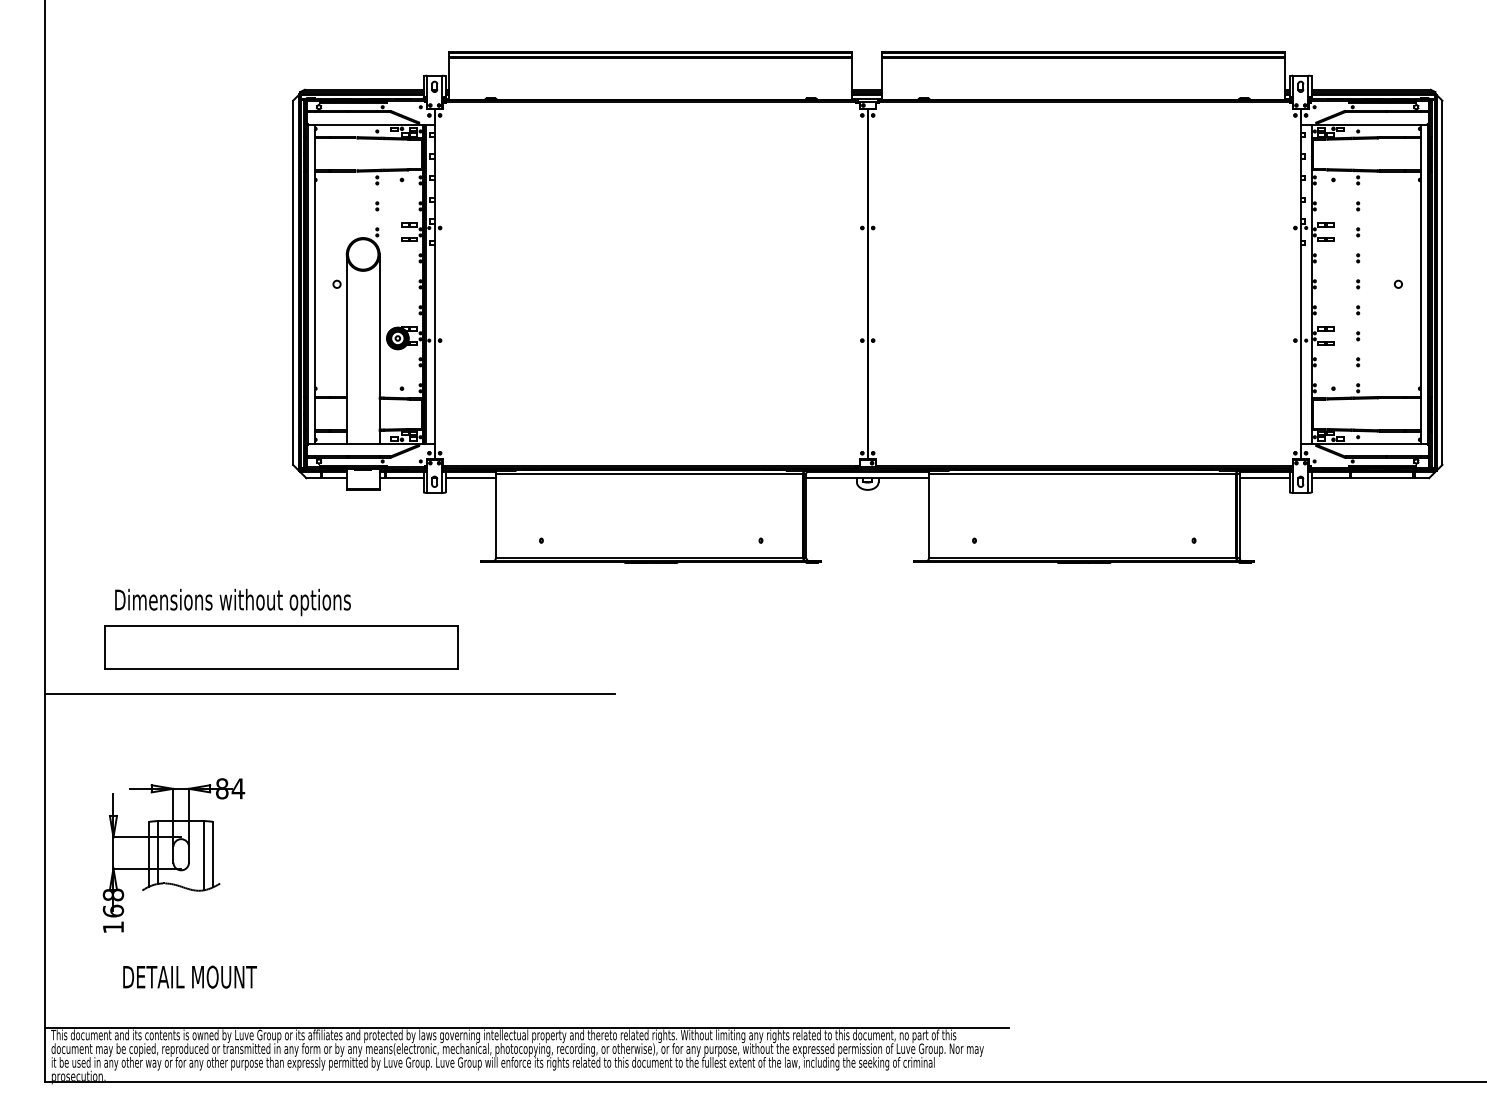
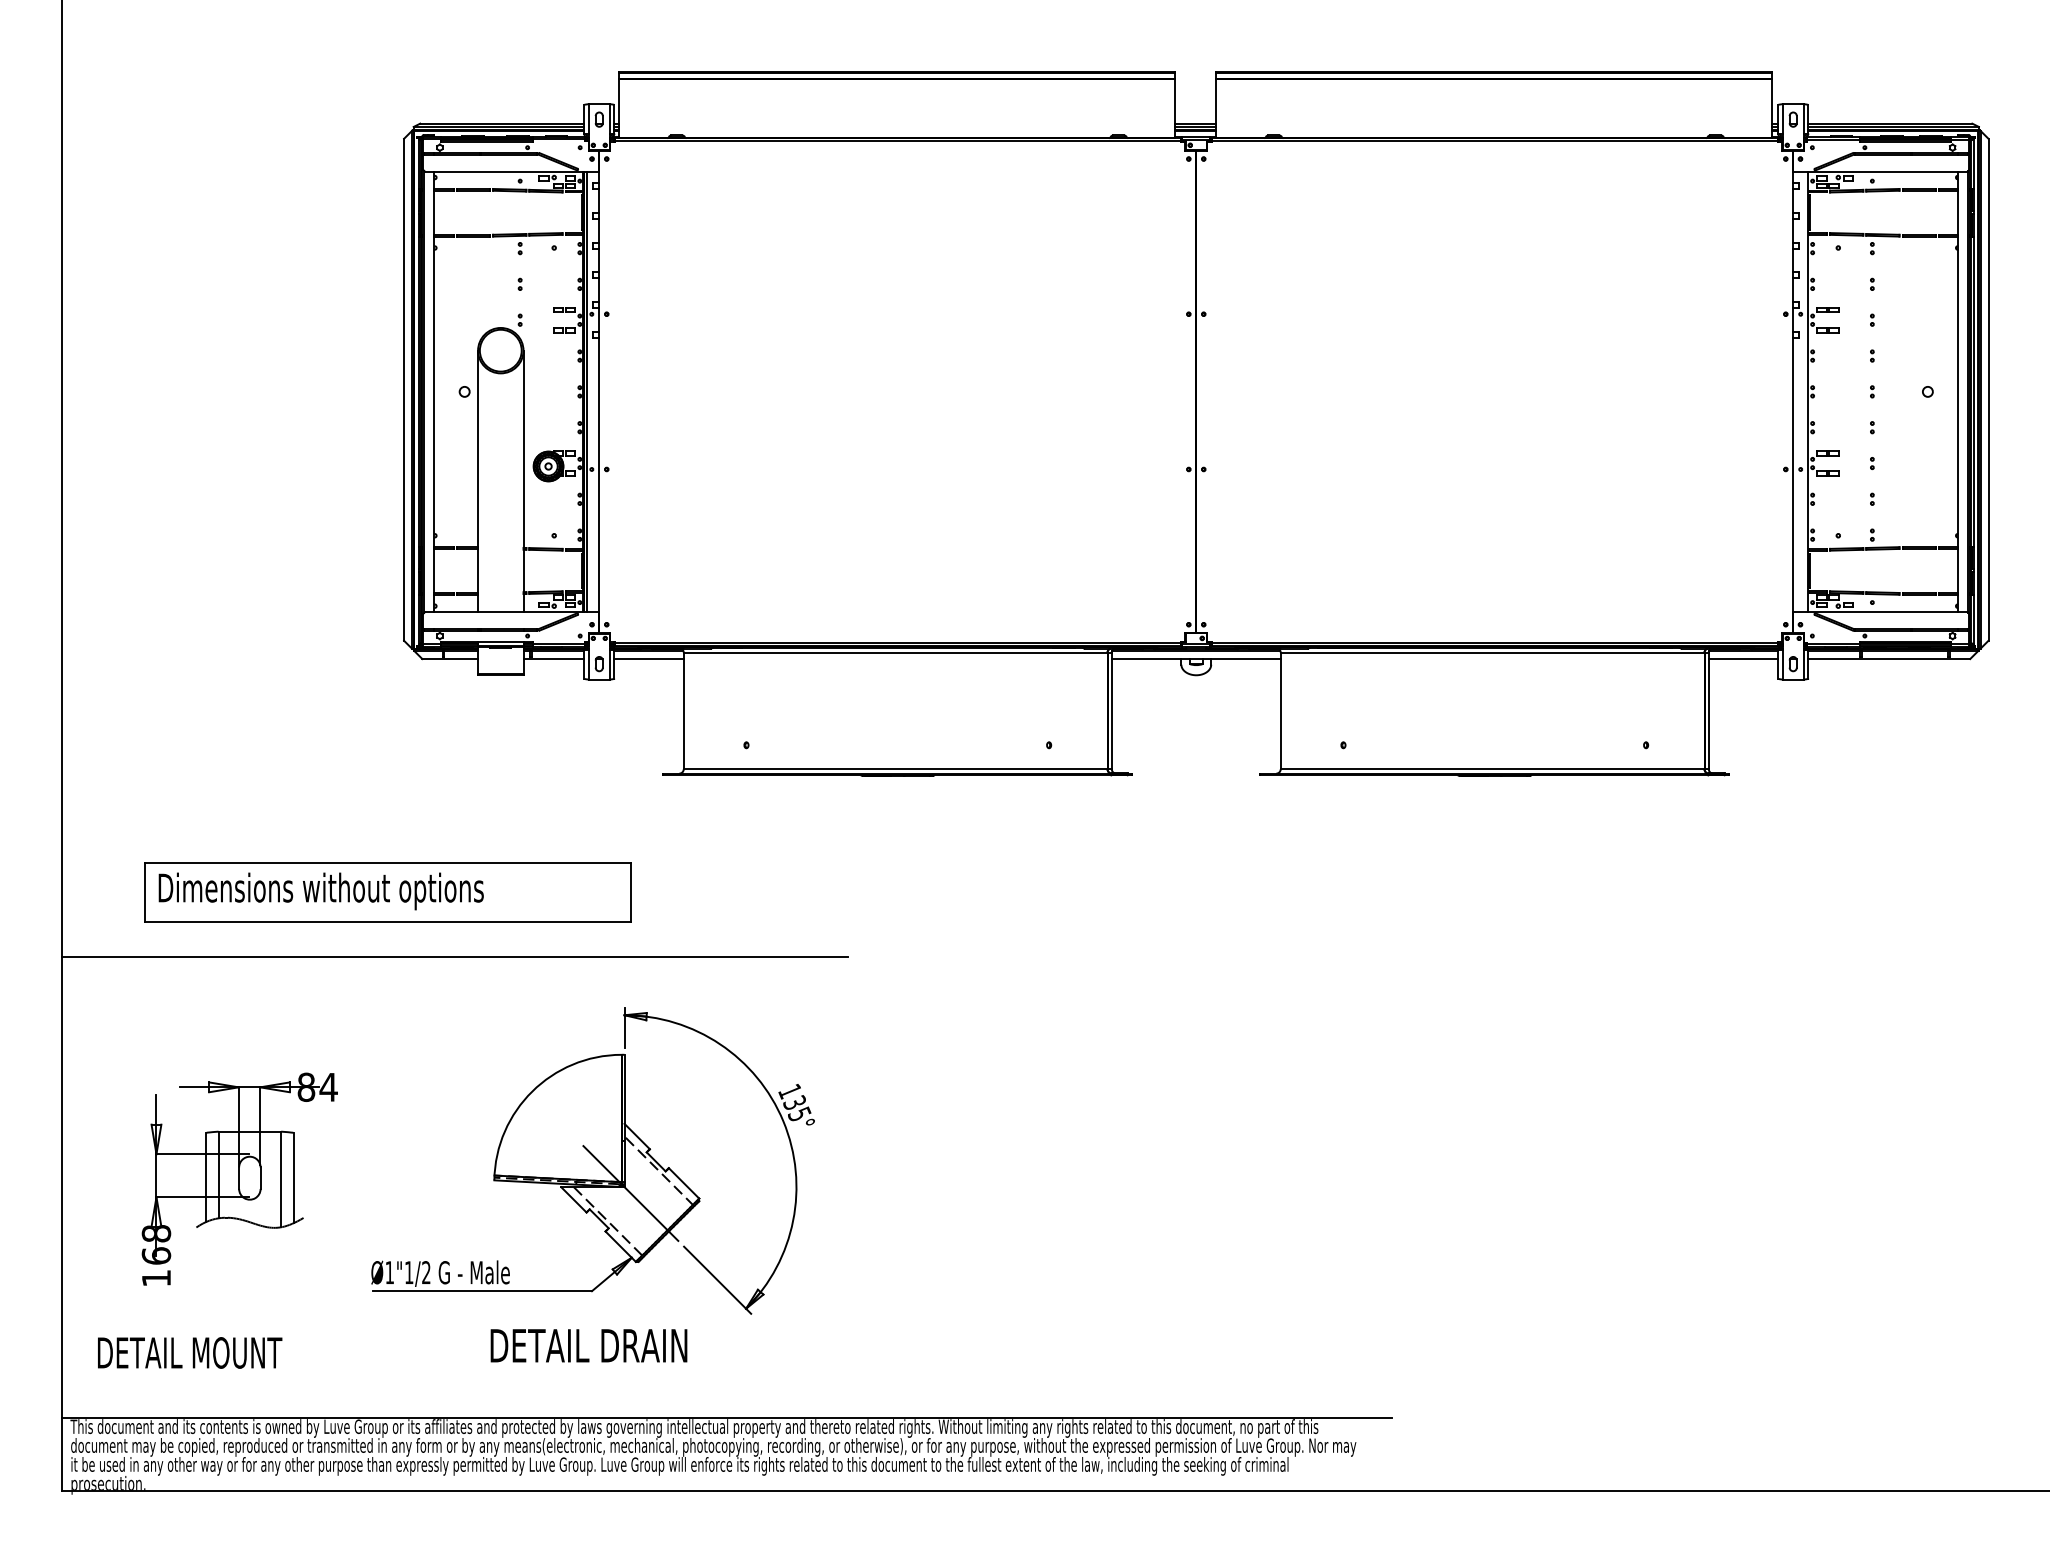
text: (232, 602) -> (320, 891), moved
part: (429, 859) -> (592, 1184), added
text: (190, 976) -> (190, 1352), moved

